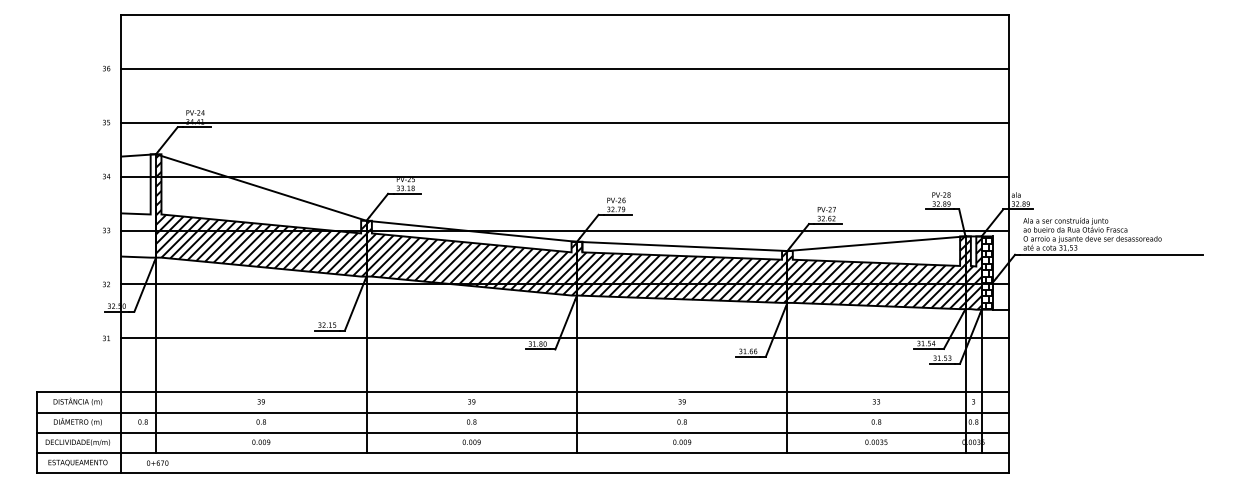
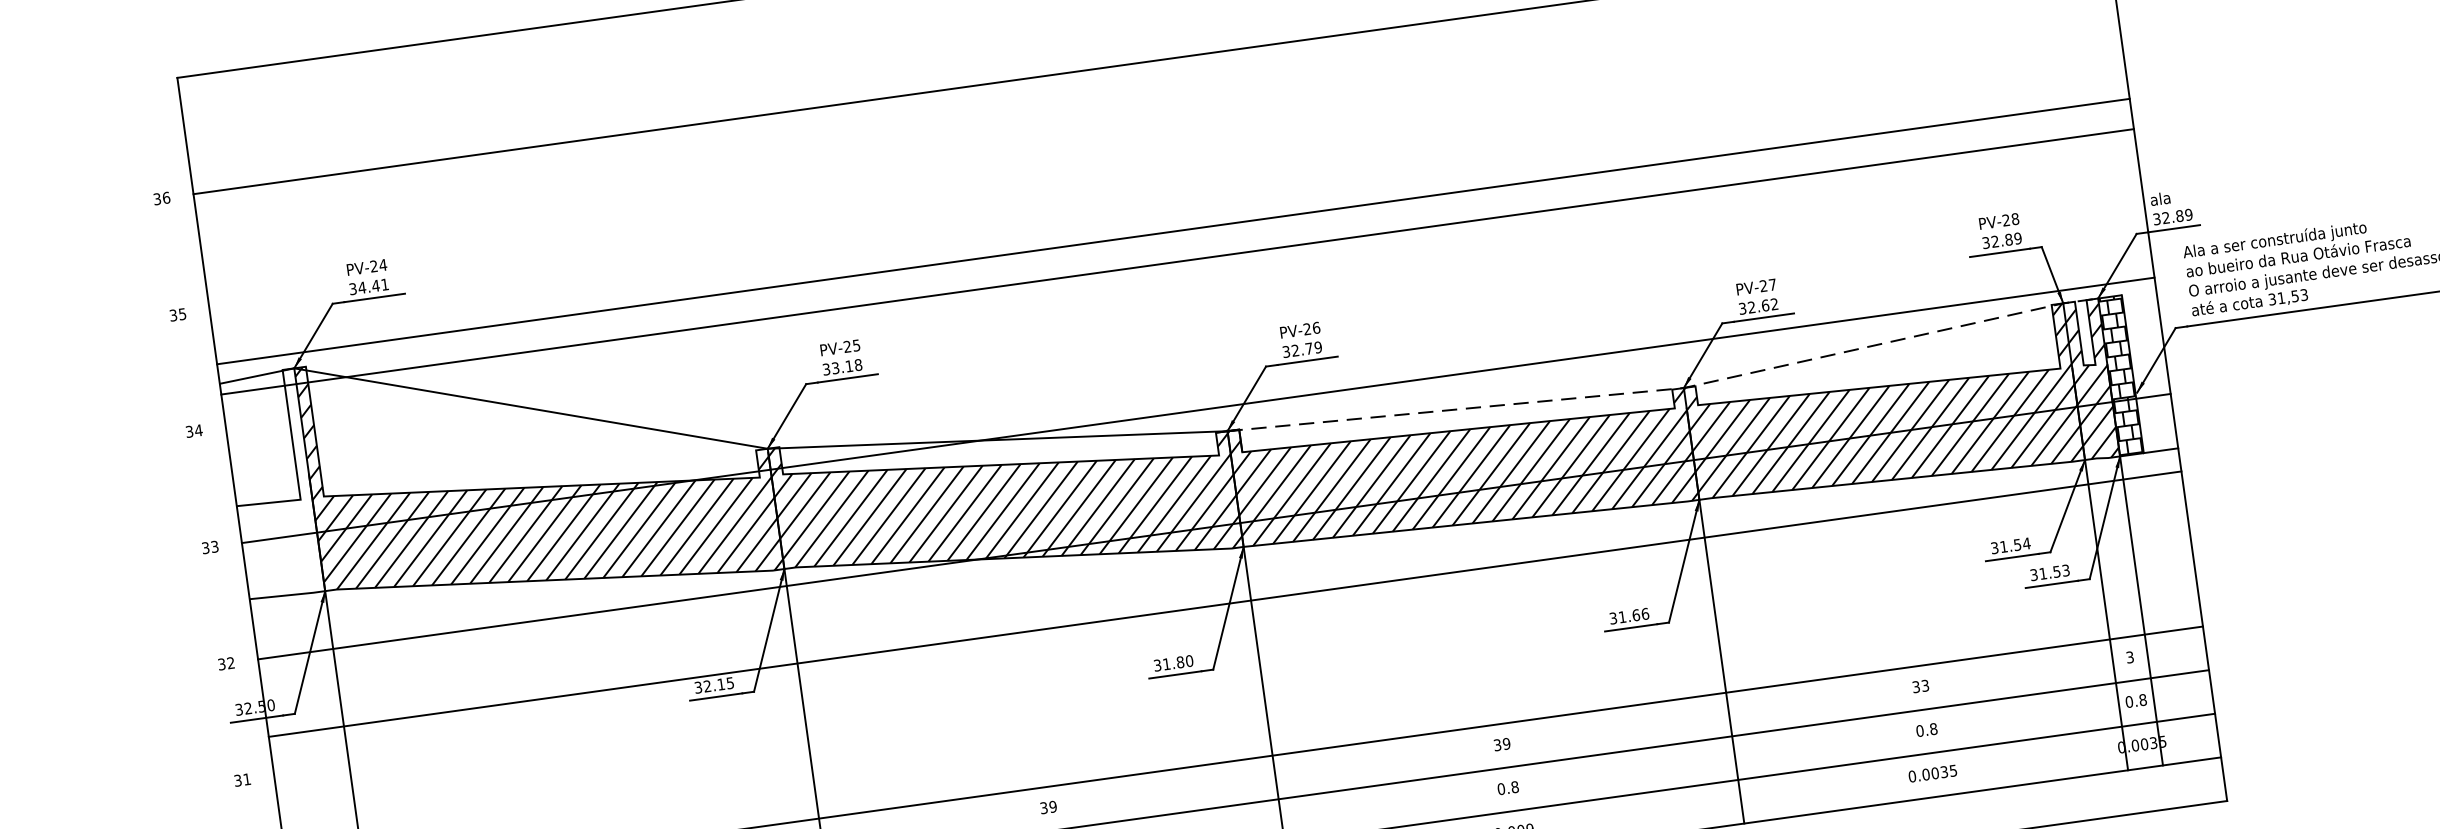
line: (564, 122) -> (1176, 261), moved
line: (564, 176) -> (1172, 231), moved
line: (781, 250) -> (1670, 388), solid -> dashed
line: (564, 338) -> (1224, 604), moved

